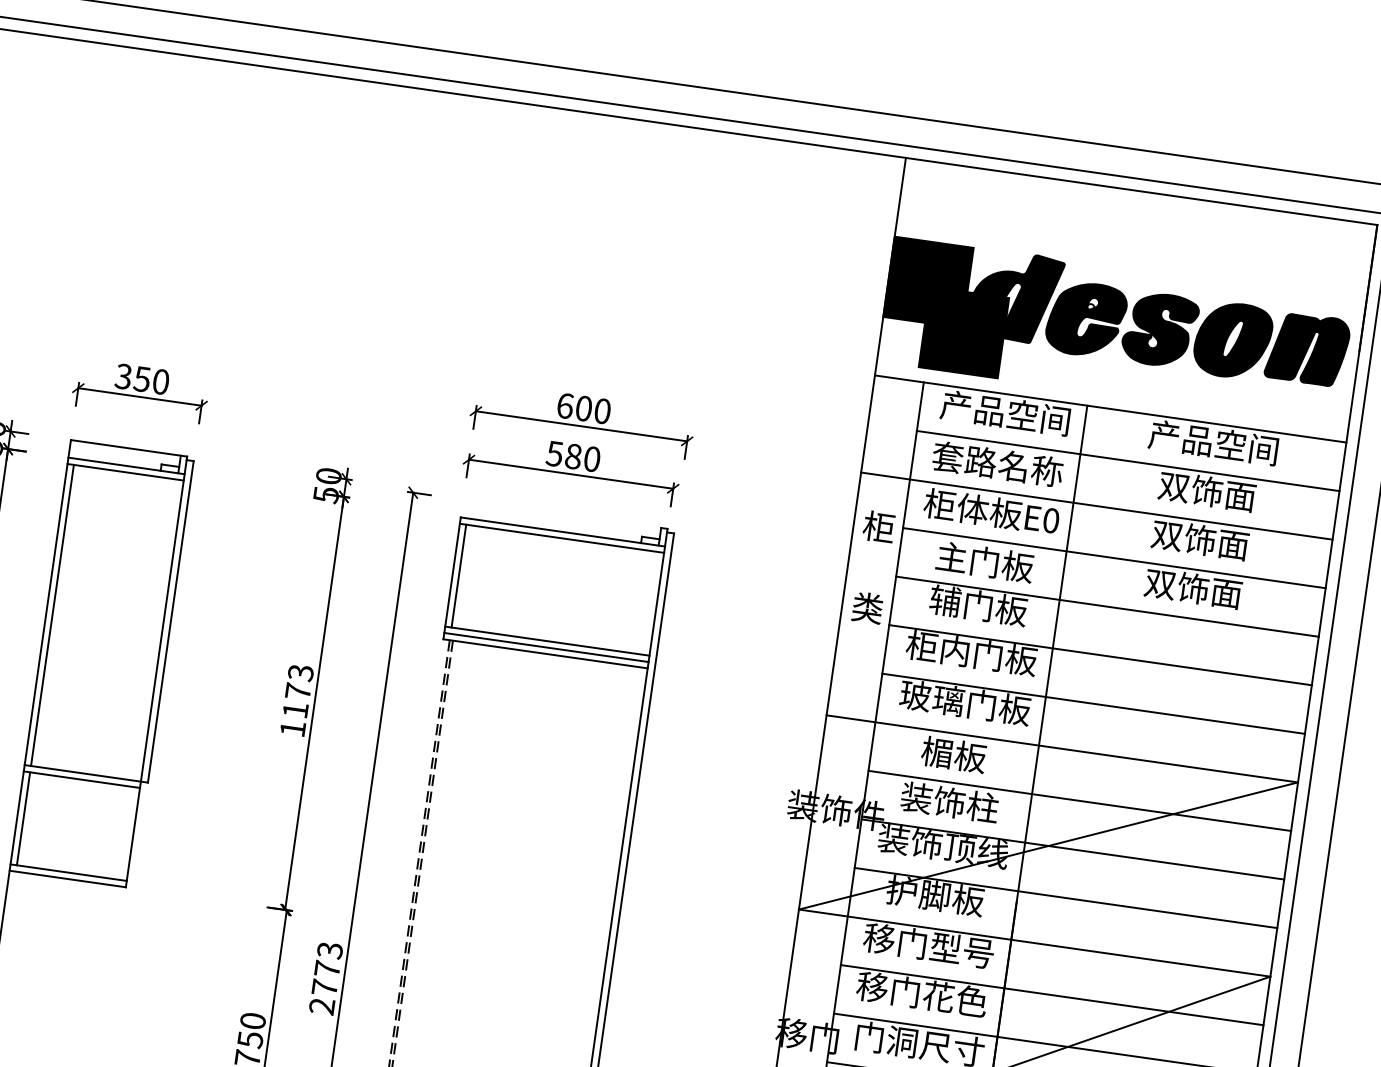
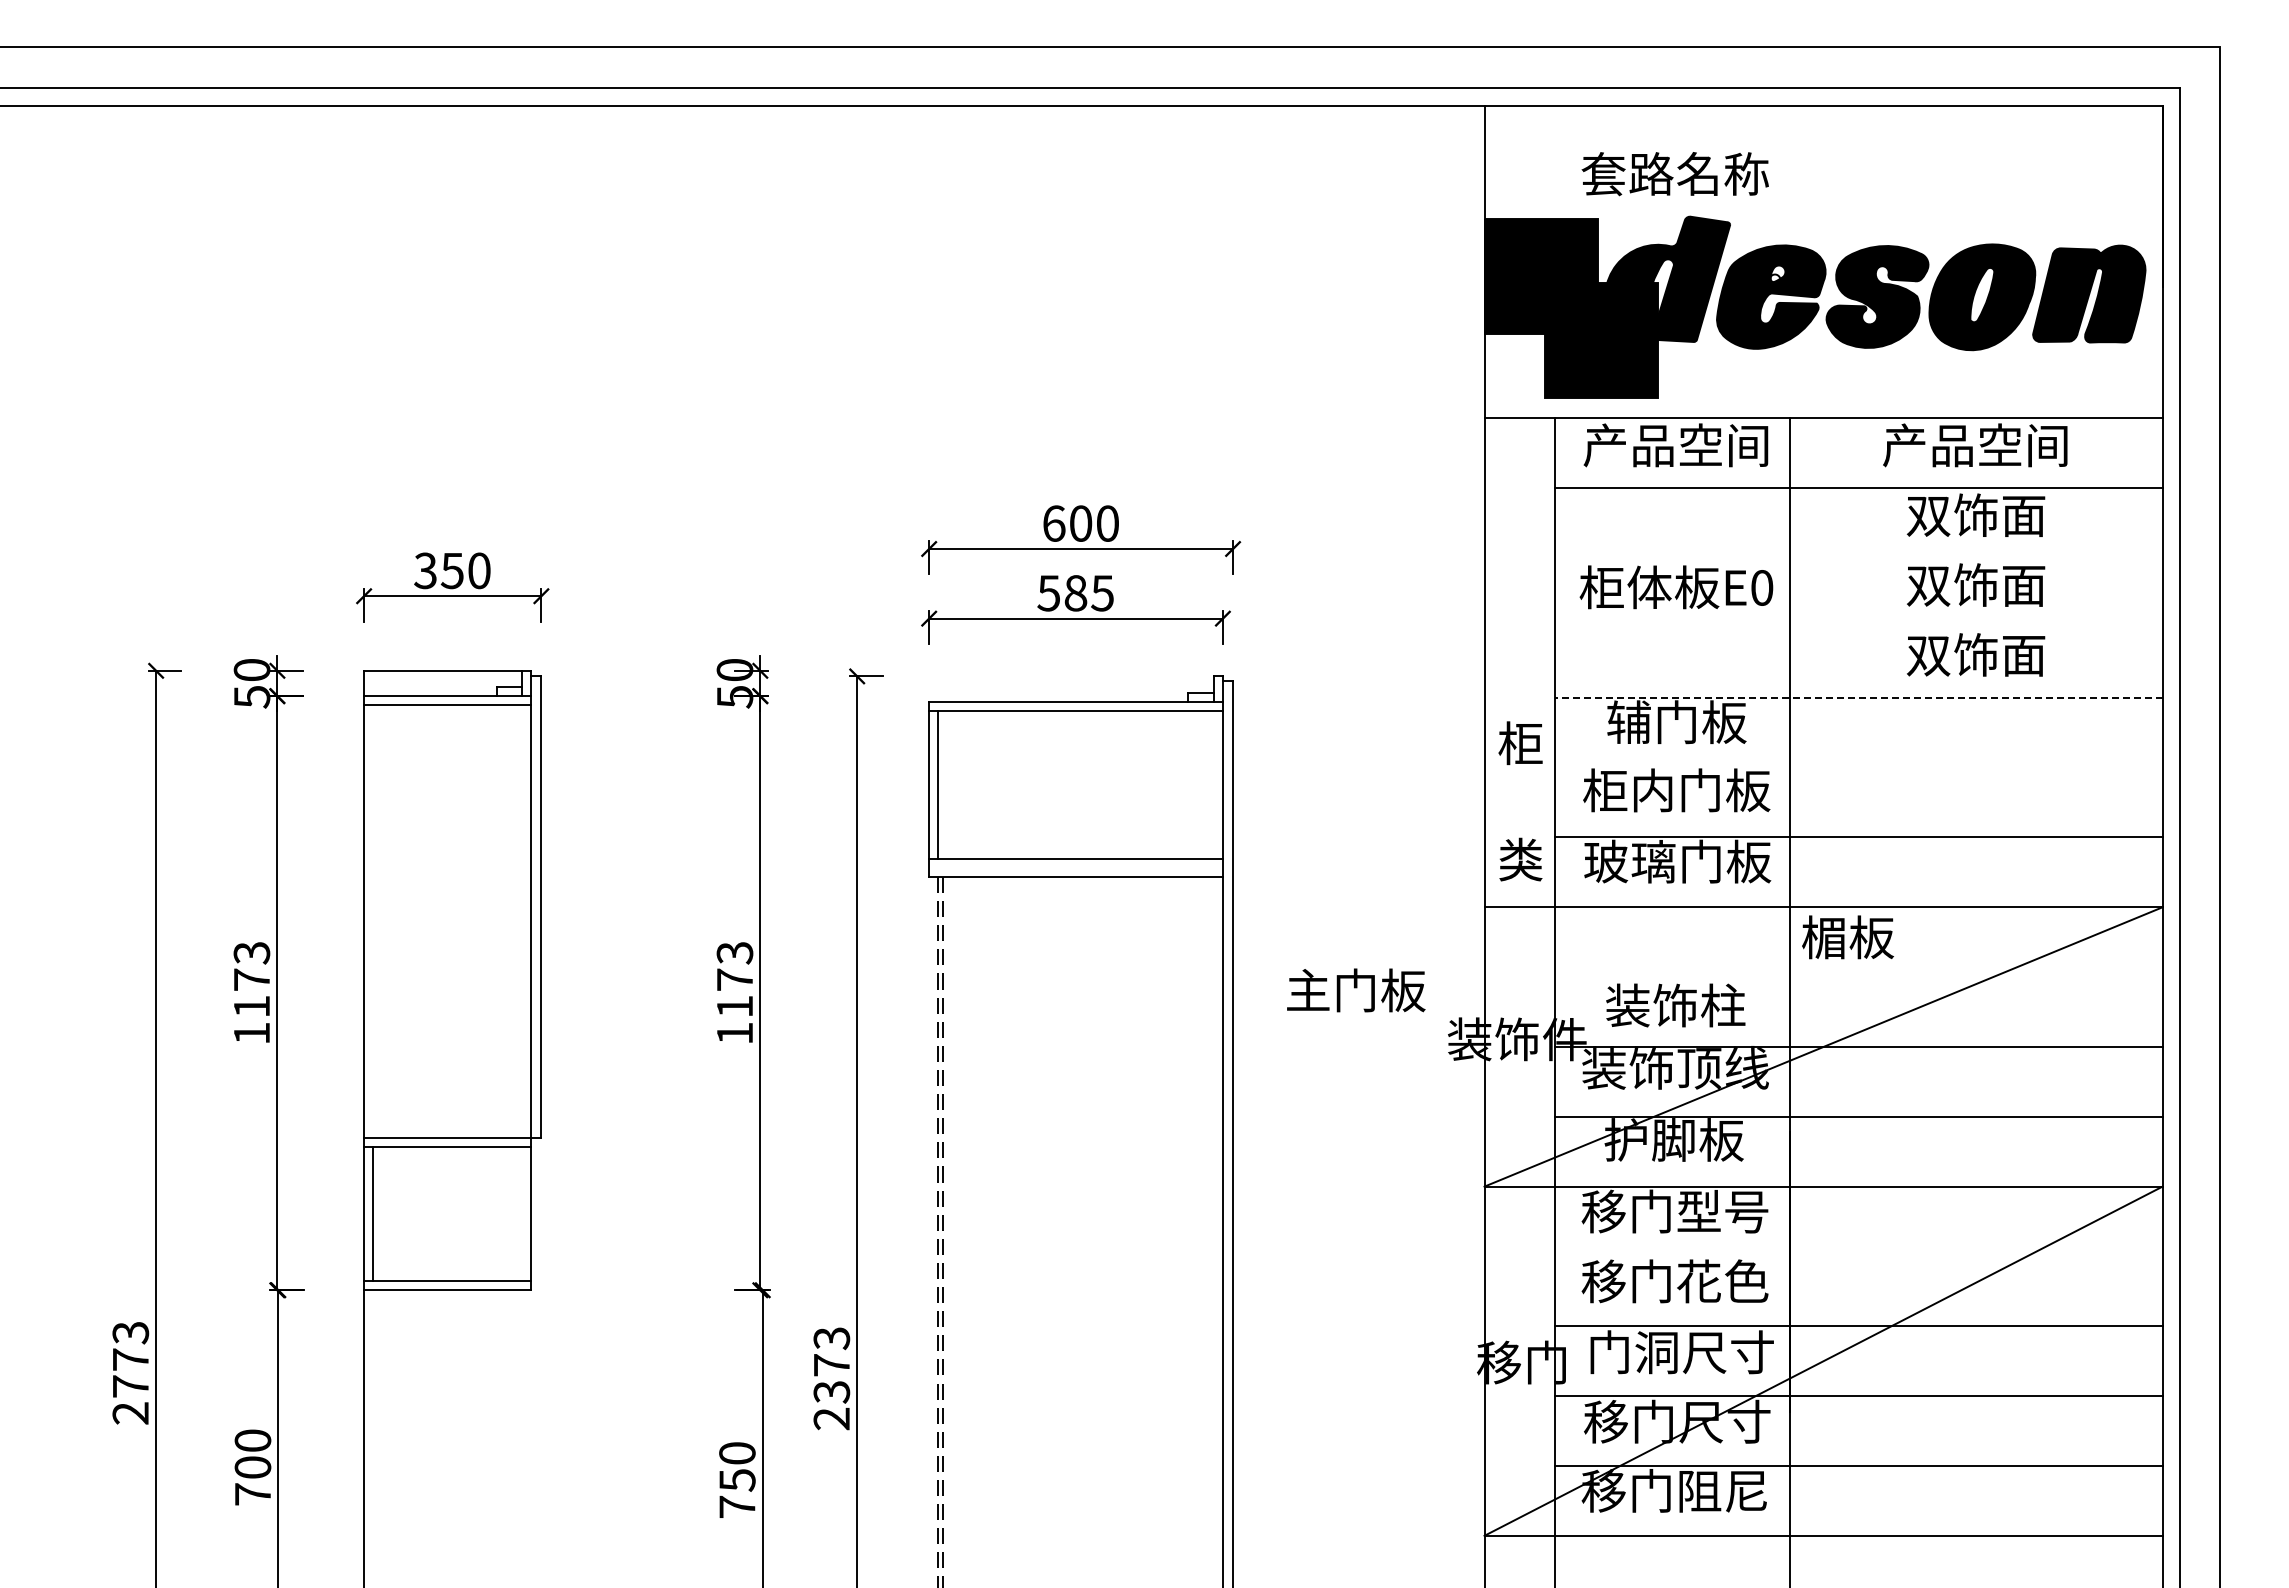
text: (592, 459) -> (1102, 593), 580 -> 585
text: (997, 464) -> (1674, 174), moved
line: (1096, 506) -> (1823, 558), removed
line: (1114, 557) -> (1858, 627), removed
text: (985, 562) -> (1356, 990), moved
text: (873, 567) -> (1520, 801), moved
line: (1107, 606) -> (1858, 697), solid -> dashed
line: (52, 615) -> (373, 921), removed
line: (546, 647) -> (1075, 867), removed
line: (1100, 655) -> (1858, 767), removed
text: (953, 754) -> (1847, 937), moved
line: (1079, 801) -> (1858, 977), removed
text: (324, 988) -> (831, 1392), 2773 -> 2373
line: (1052, 995) -> (1858, 1256), removed

